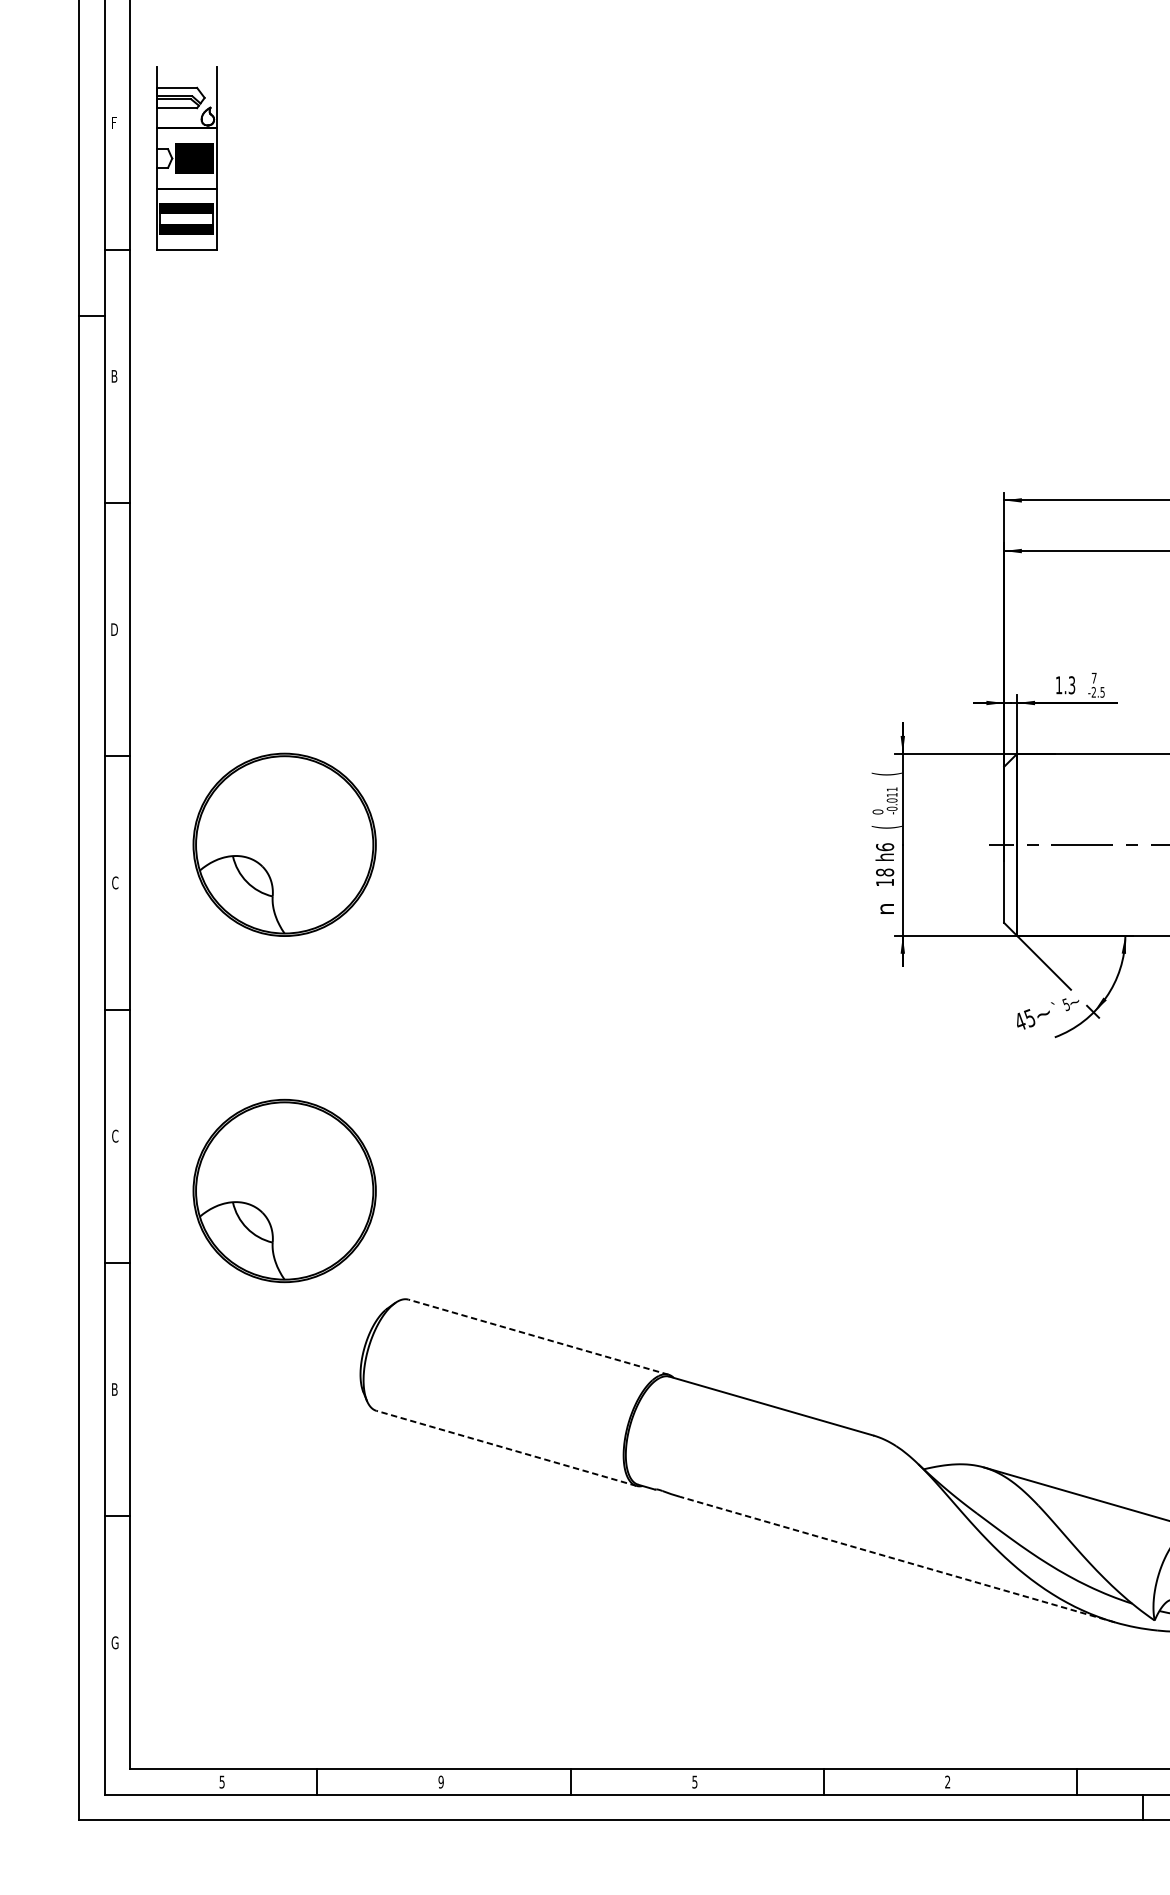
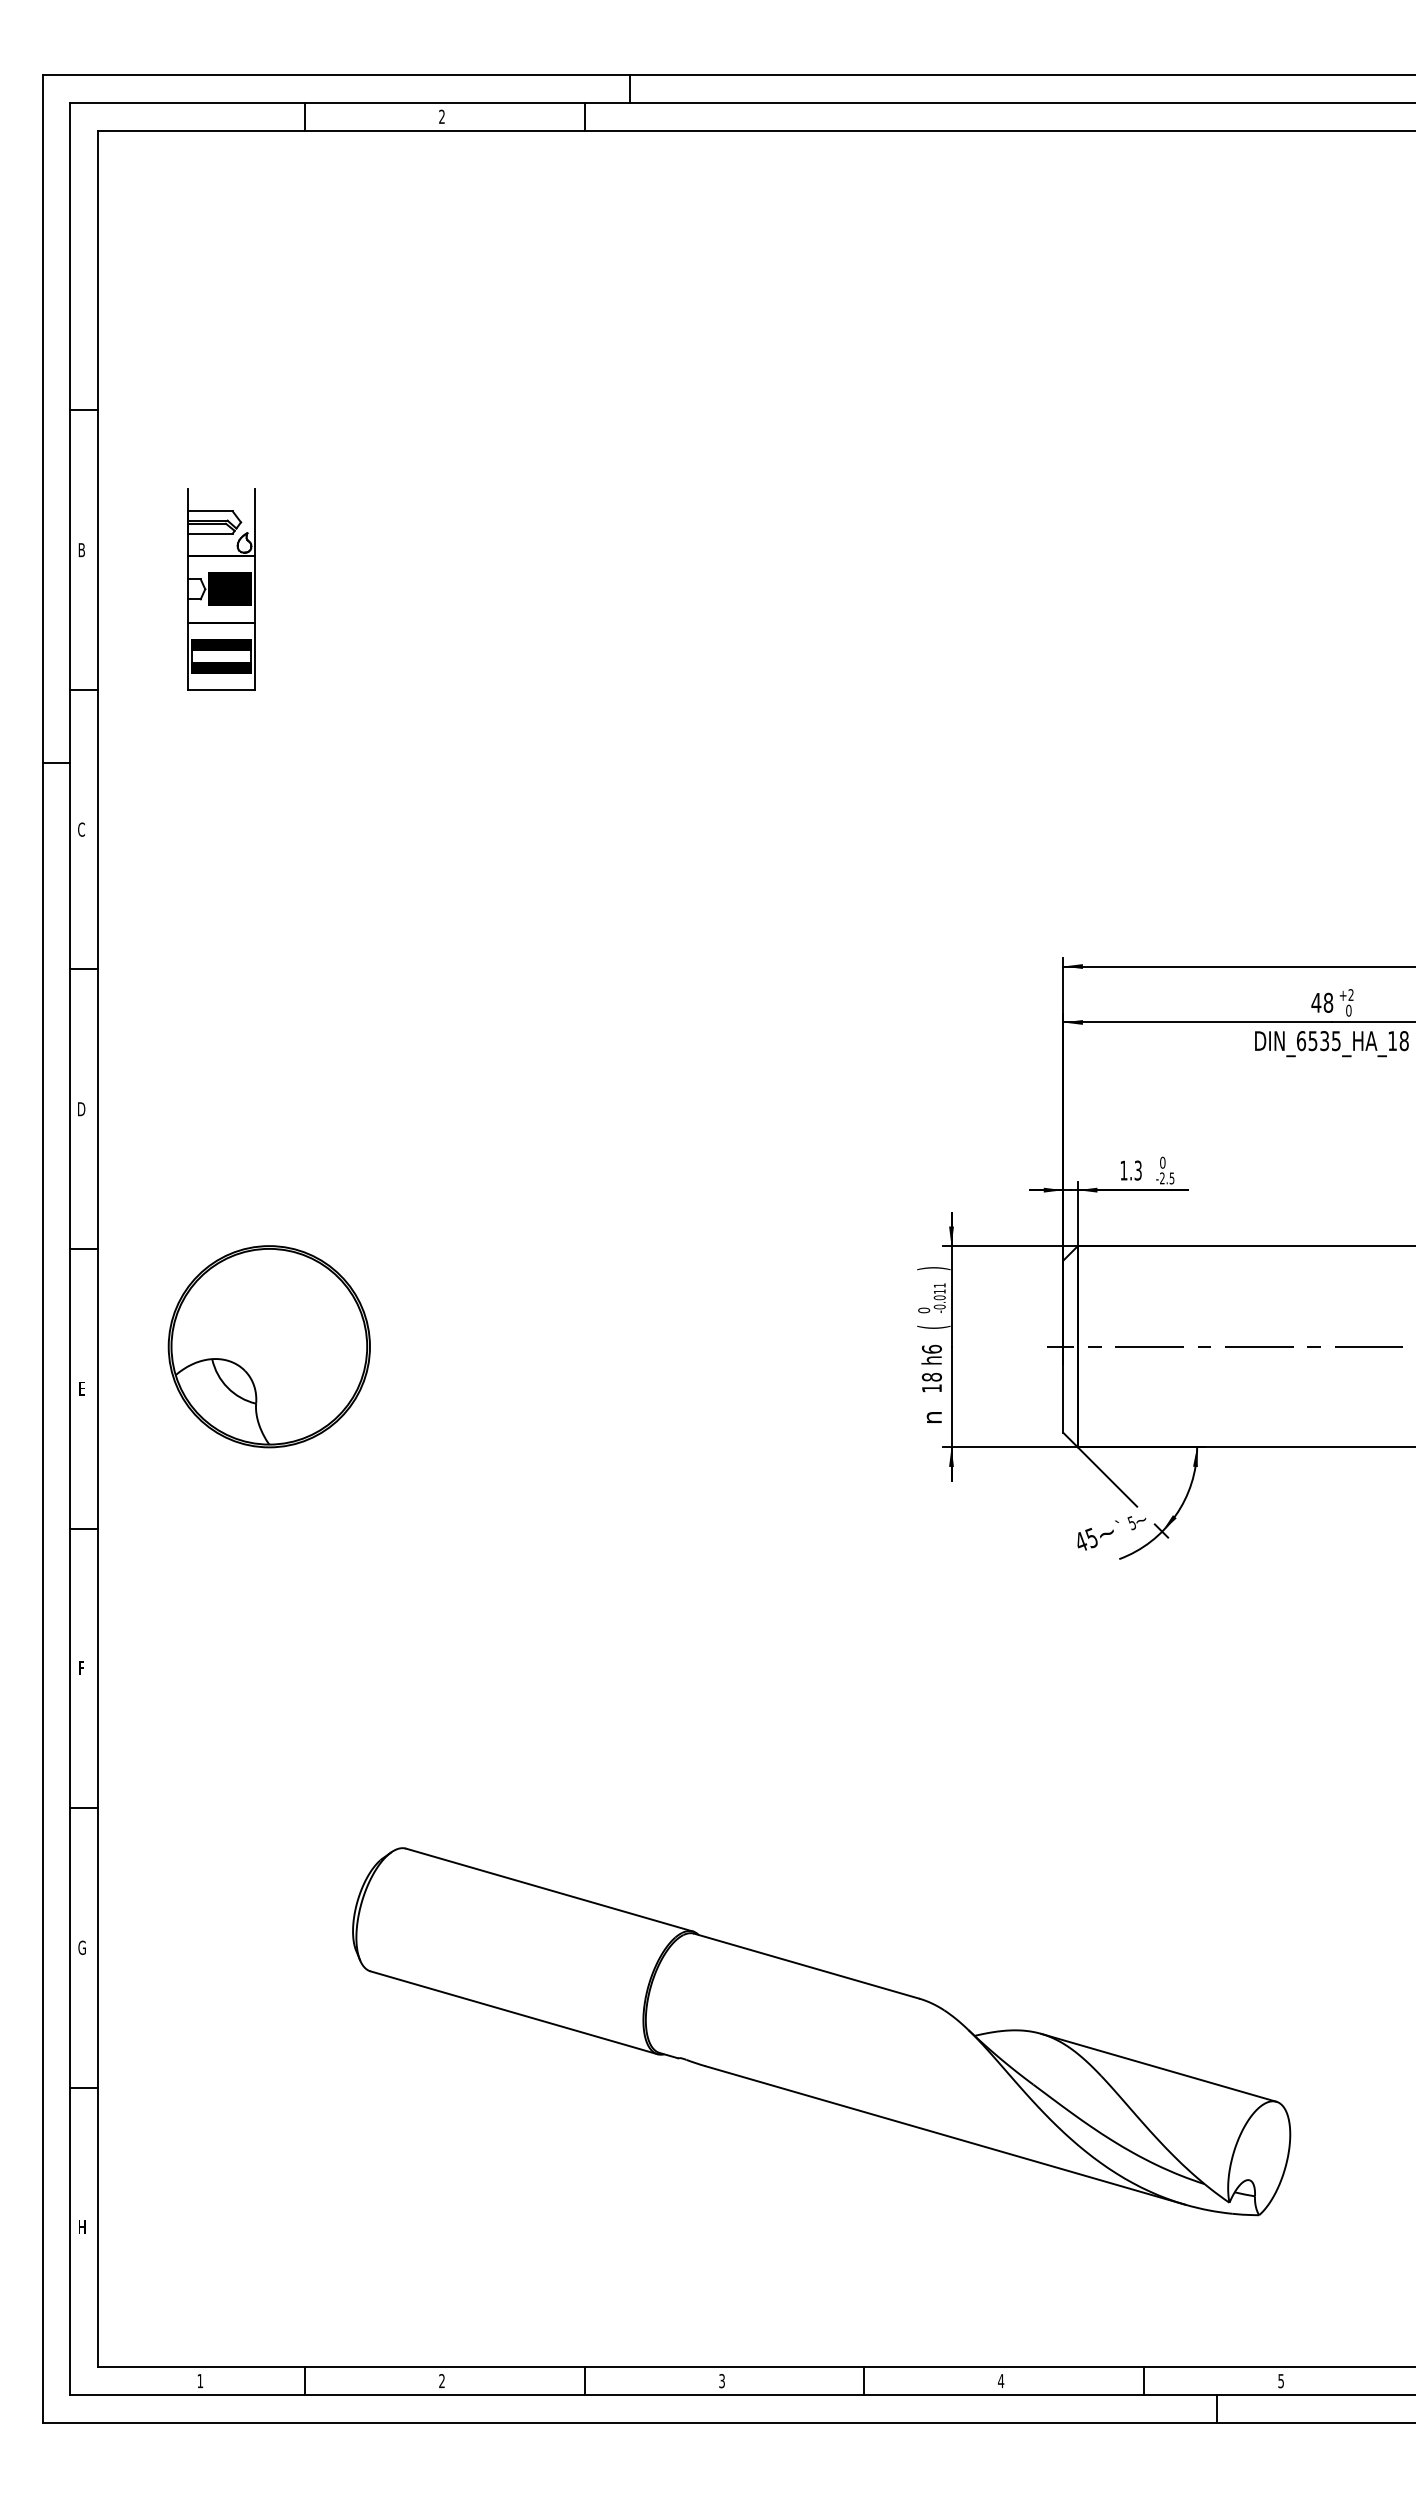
text: (114, 123) -> (81, 550), F -> B
part: (186, 158) -> (221, 589), moved
text: (114, 376) -> (81, 829), B -> C
text: (1093, 677) -> (1162, 1162), 7 -> 0
text: (886, 773) -> (933, 1268), ( -> )
text: (114, 882) -> (81, 1388), C -> E
text: (114, 1136) -> (81, 1668), C -> F
part: (283, 1190) -> (268, 1728), removed
line: (538, 1336) -> (549, 1889), dashed -> solid
text: (114, 1389) -> (81, 1947), B -> G
line: (505, 1448) -> (513, 2012), dashed -> solid
line: (897, 1559) -> (945, 2135), dashed -> solid
text: (114, 1642) -> (81, 2227), G -> H
text: (694, 1781) -> (721, 2380), 5 -> 3
text: (222, 1782) -> (200, 2381), 5 -> 1
text: (440, 1782) -> (441, 2381), 9 -> 2
text: (948, 1782) -> (1001, 2381), 2 -> 4

